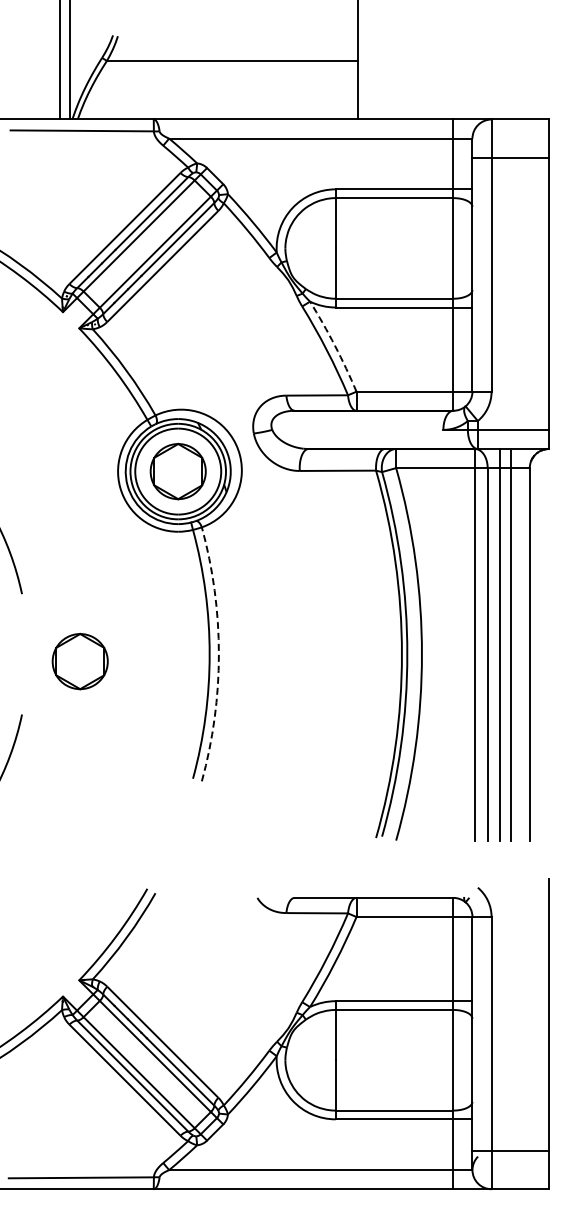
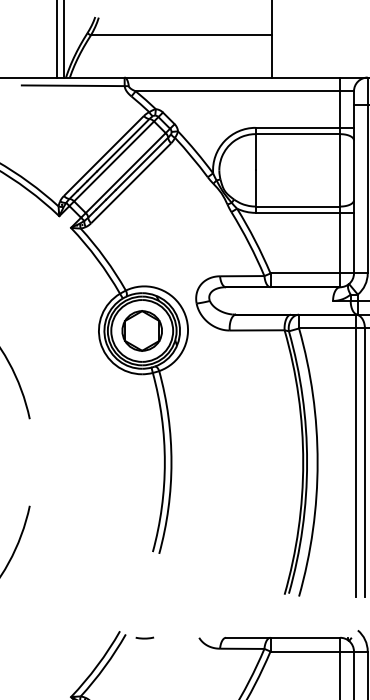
arc: (335, 345) -> (255, 240), dashed -> solid
arc: (218, 654) -> (171, 462), dashed -> solid
part: (79, 661) -> (71, 467), removed
line: (181, 898) -> (144, 638), added

